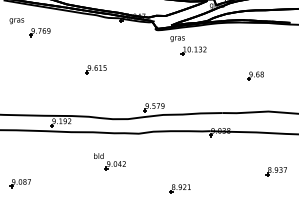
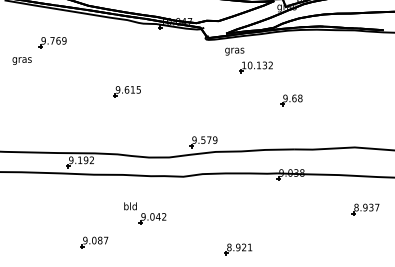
text: (16, 21) -> (21, 61), moved
part: (255, 75) -> (291, 99), moved
part: (275, 171) -> (364, 209), moved
part: (19, 183) -> (93, 242), moved

